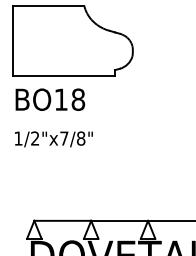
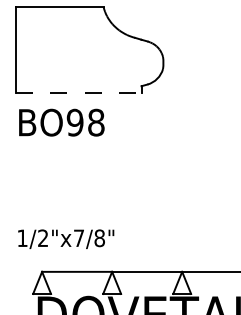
line: (64, 75) -> (79, 92), solid -> dashed
text: (60, 99) -> (74, 122), BO18 -> BO98
text: (53, 139) -> (65, 239), moved

